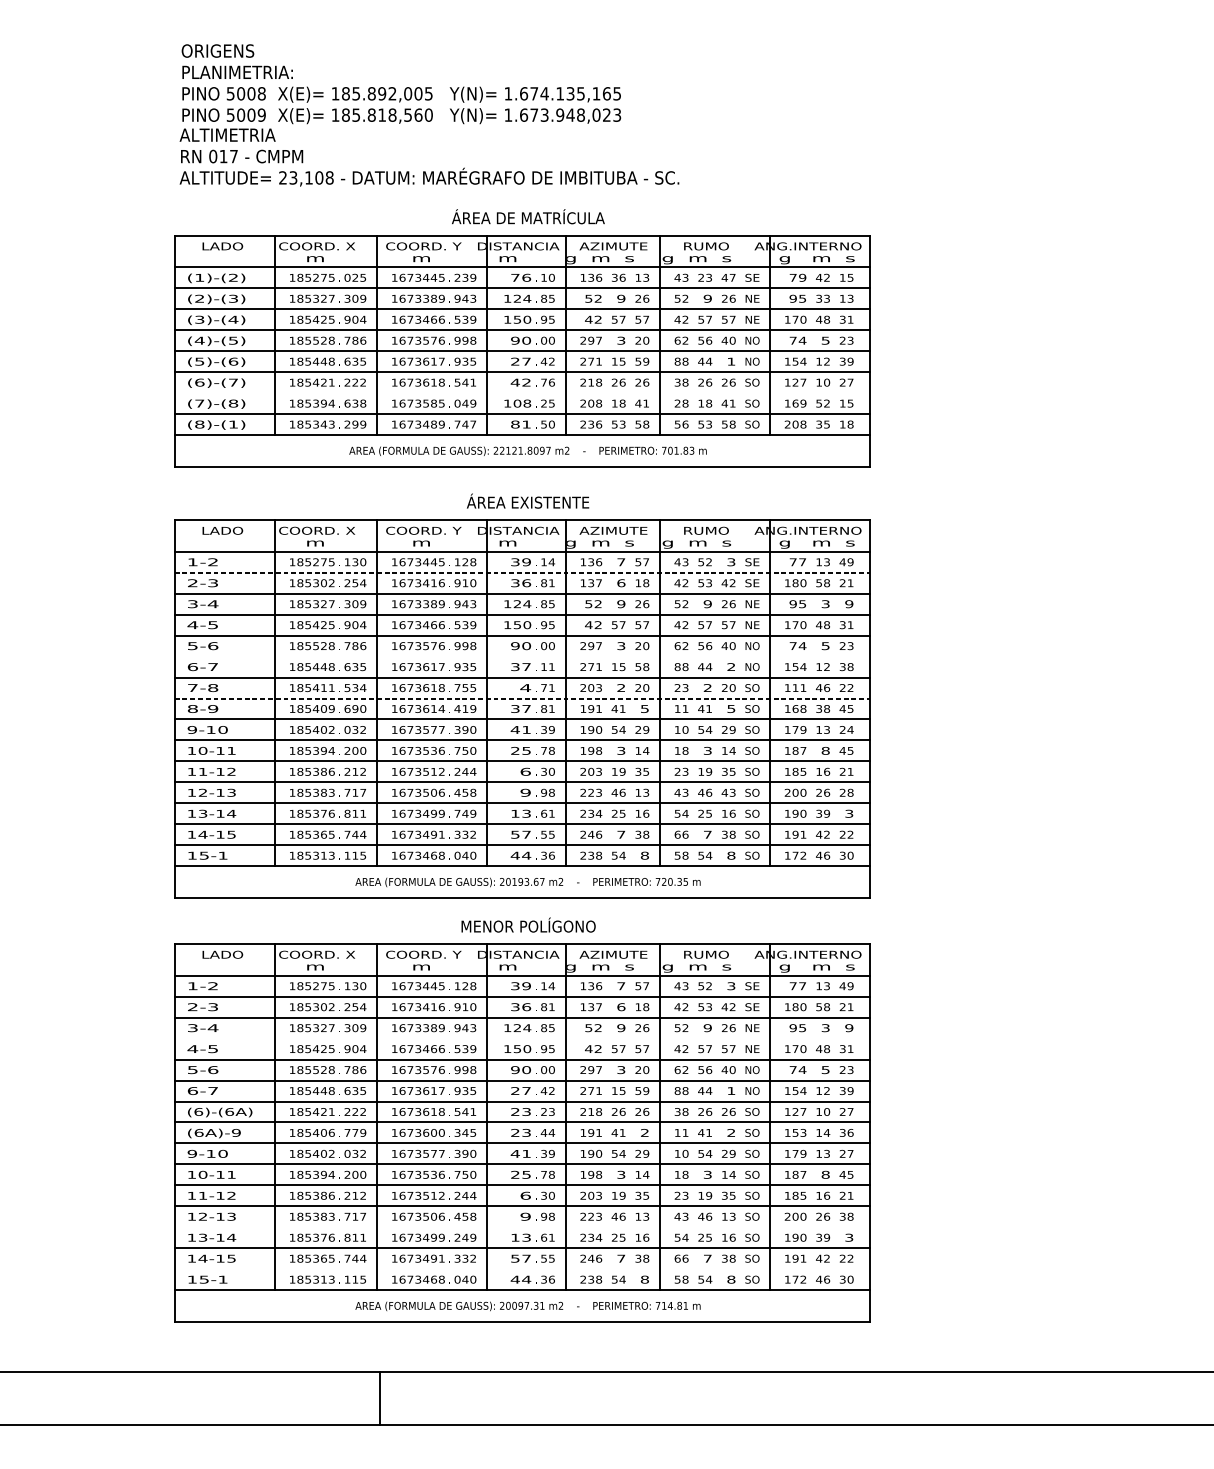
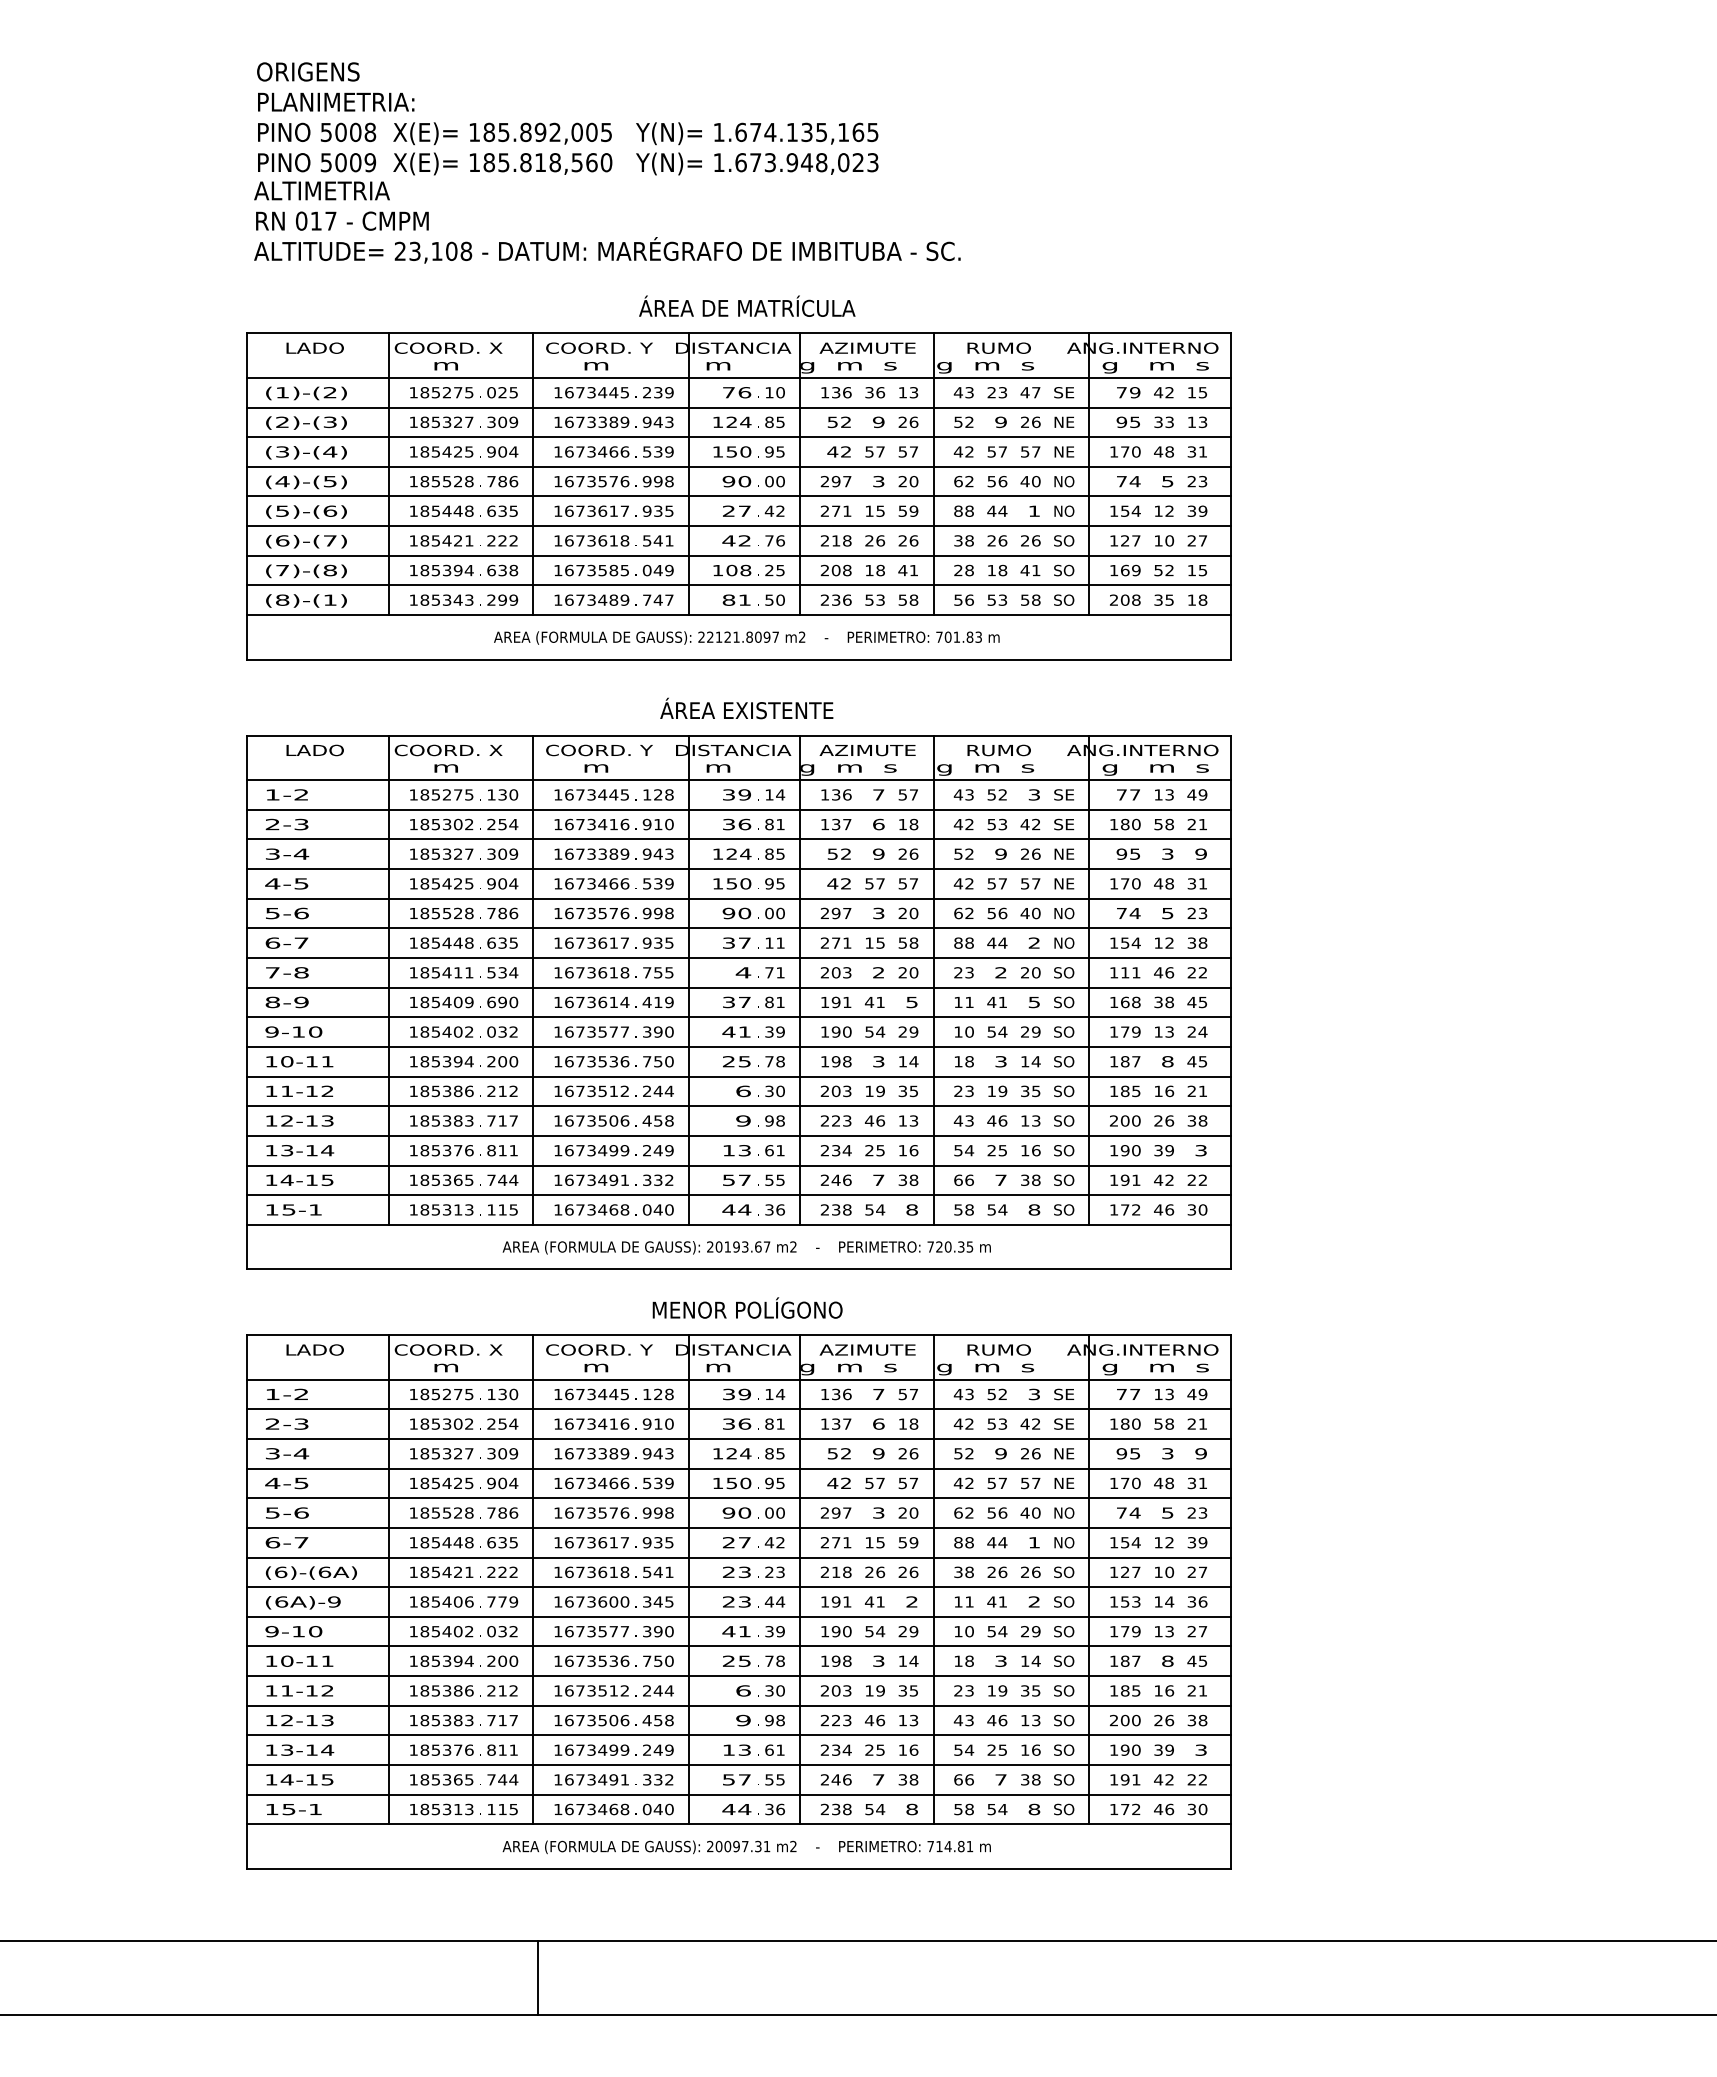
line: (522, 392) -> (738, 555), added
line: (522, 572) -> (738, 809), dashed -> solid
line: (522, 656) -> (738, 928), added
line: (522, 698) -> (738, 987), dashed -> solid
text: (724, 792) -> (1024, 1120), 43 -> 13
text: (842, 792) -> (1191, 1120), 28 -> 38
text: (457, 813) -> (647, 1150), 749 -> 249
line: (522, 1038) -> (738, 1468), added
line: (522, 1227) -> (738, 1735), added
line: (522, 1269) -> (738, 1794), added

